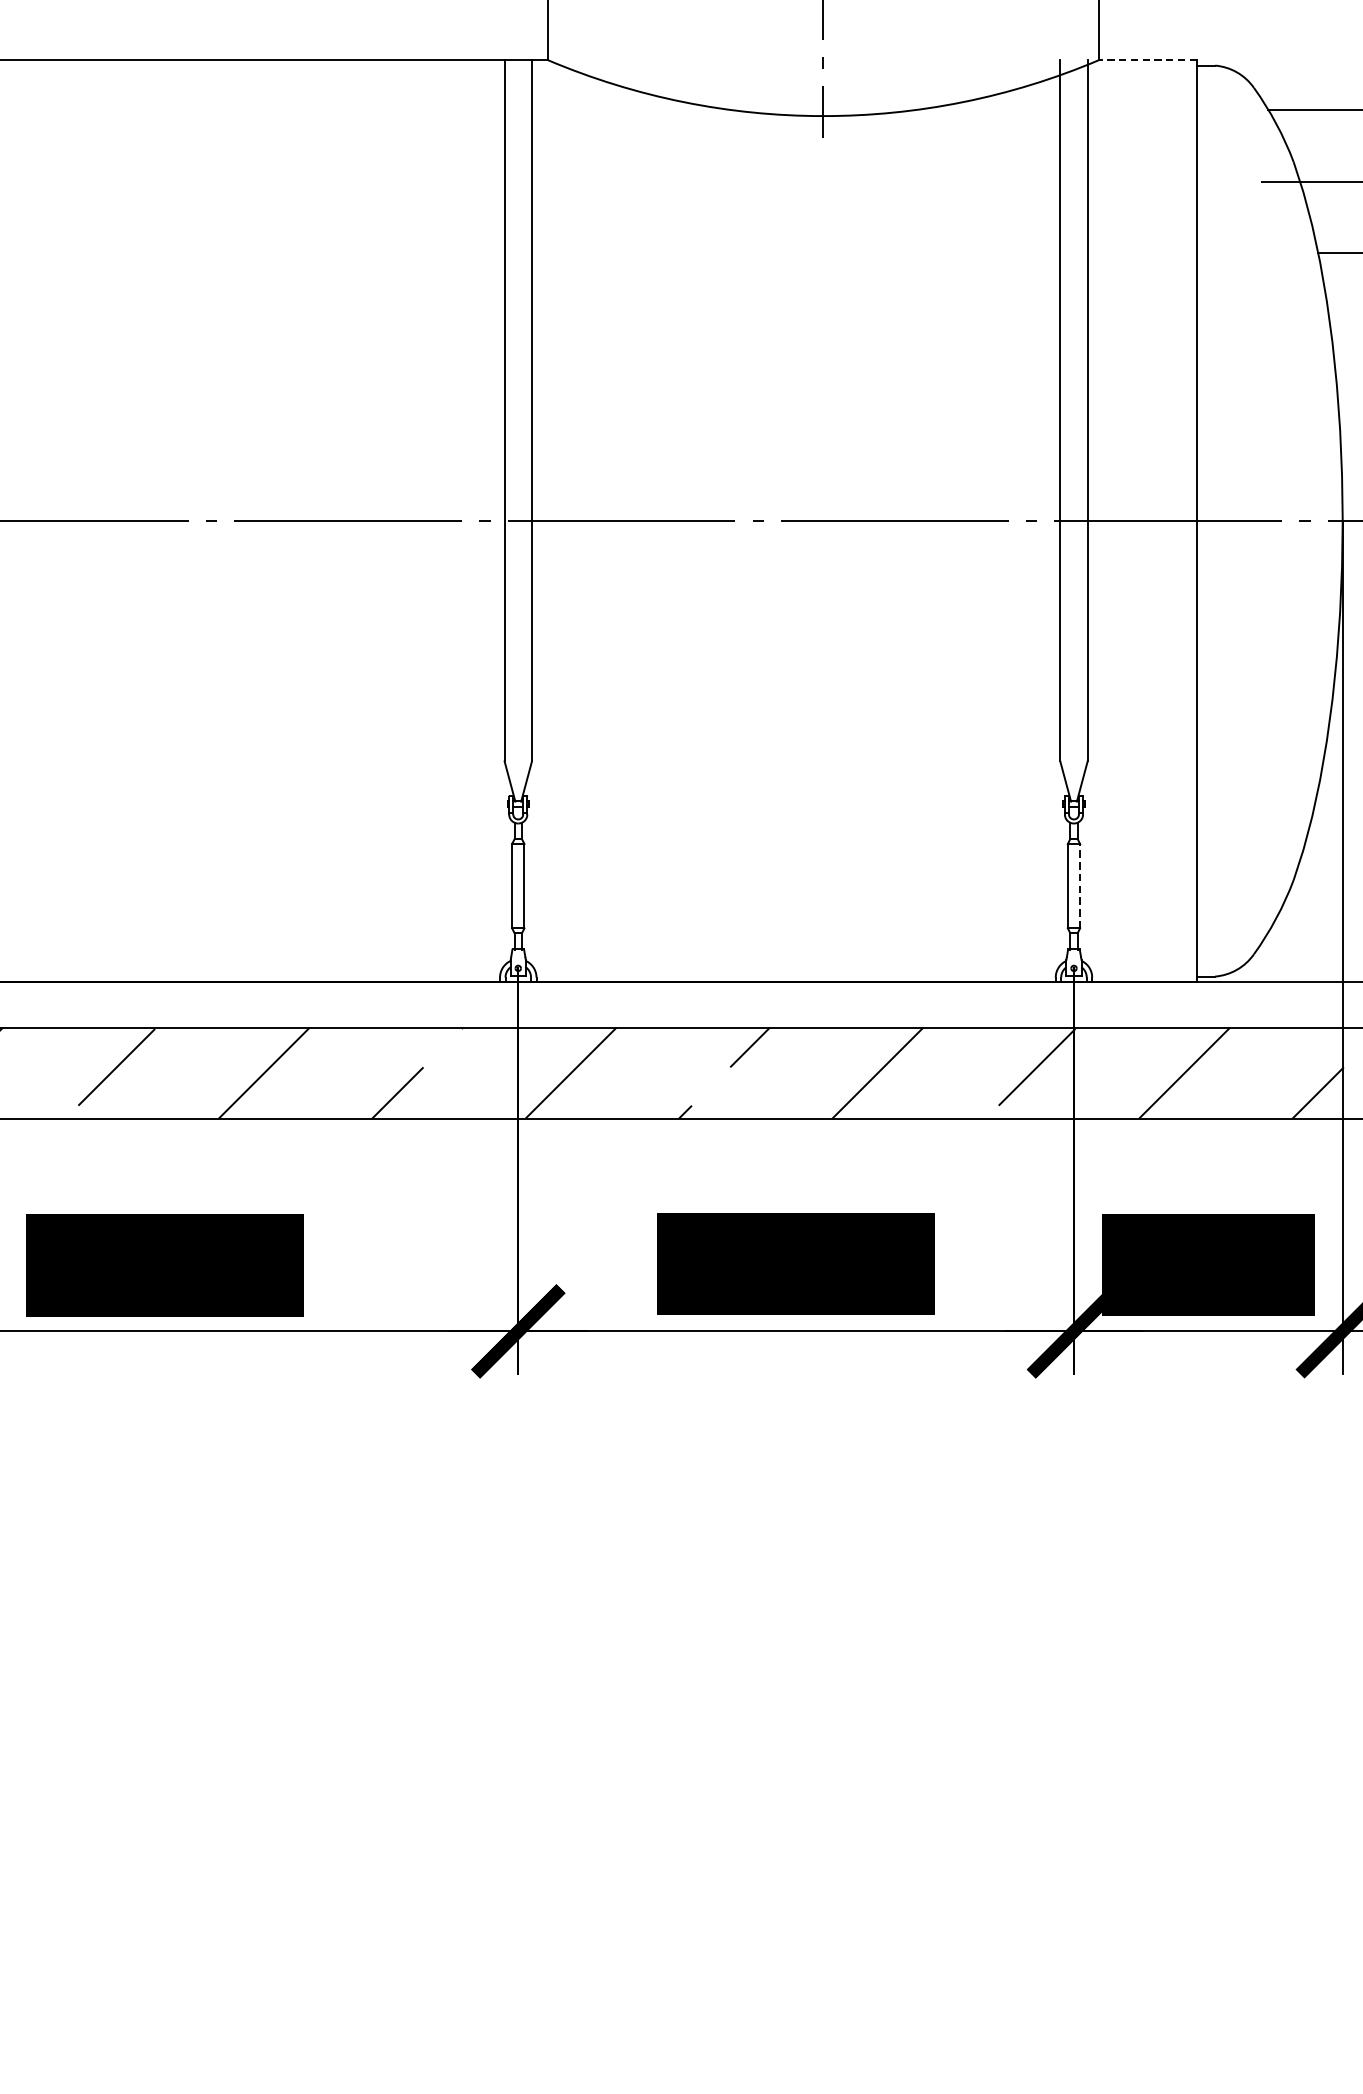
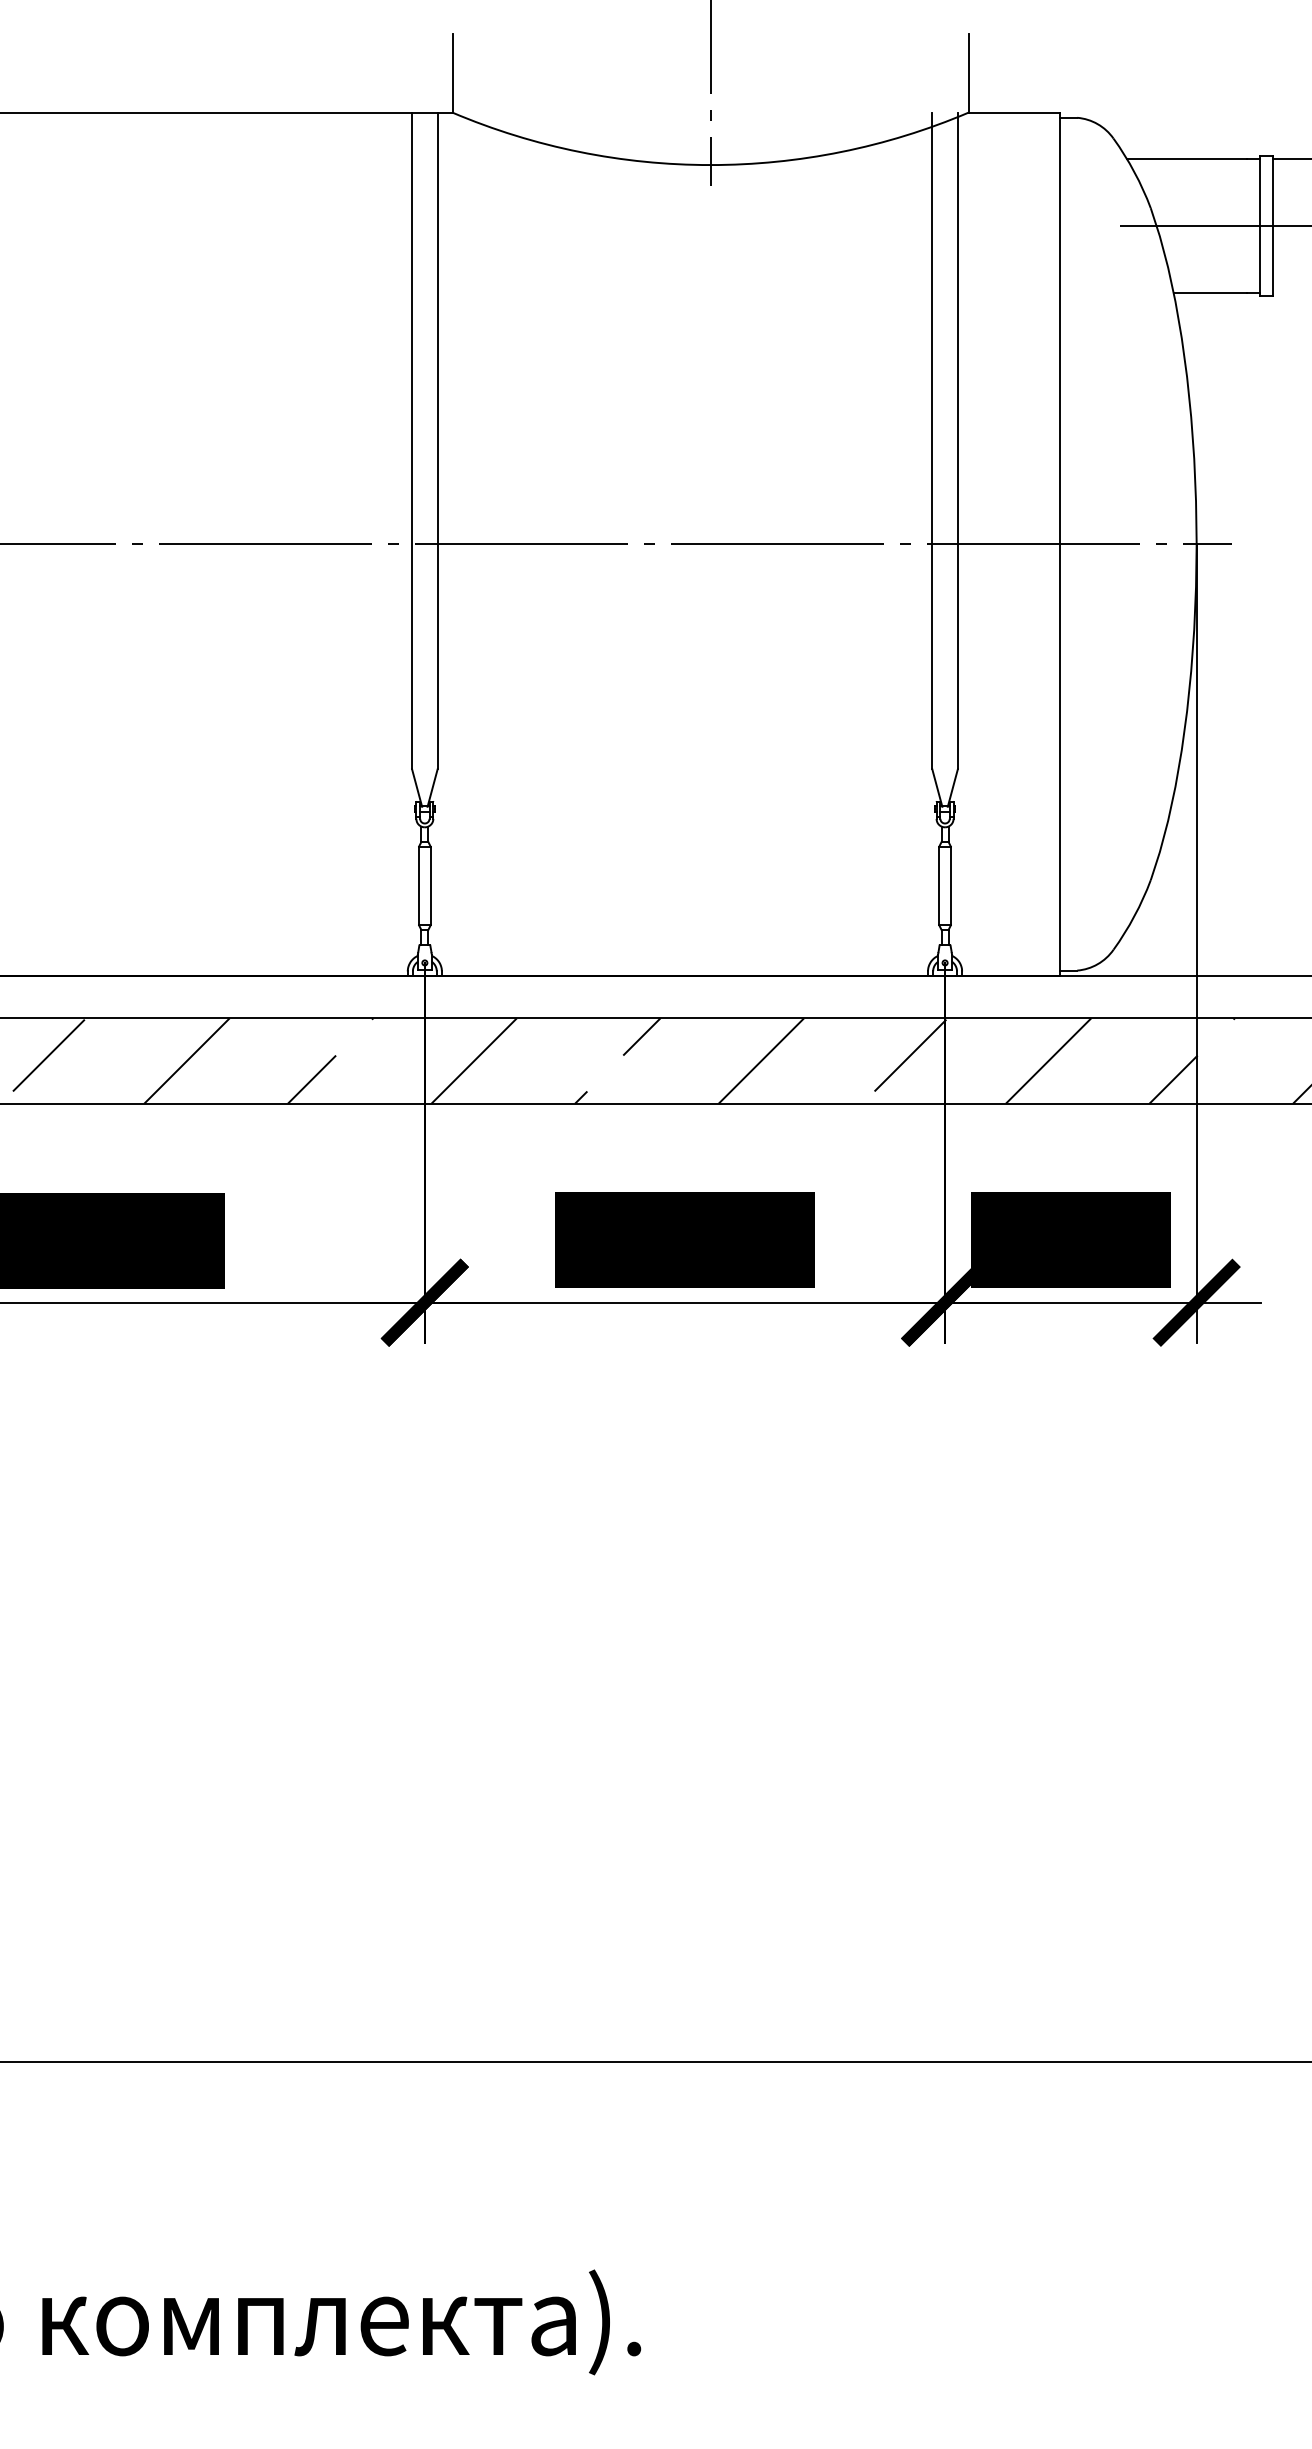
line: (1148, 59) -> (1014, 112), dashed -> solid
line: (1079, 885) -> (950, 885), dashed -> solid

